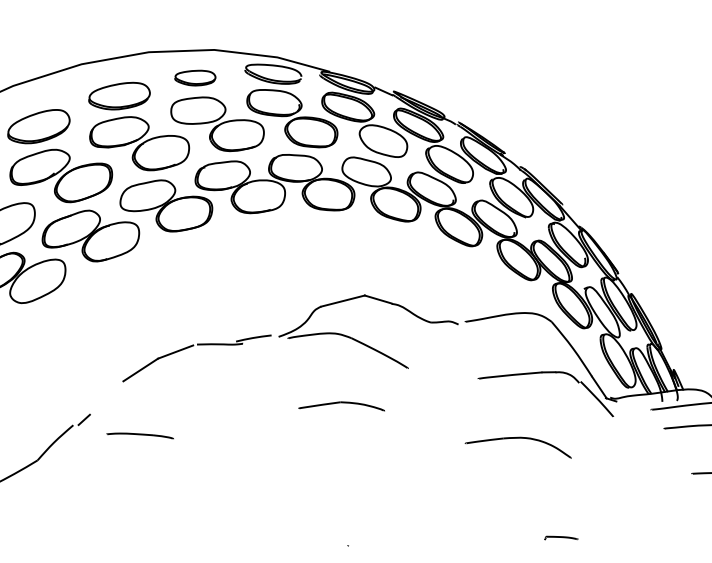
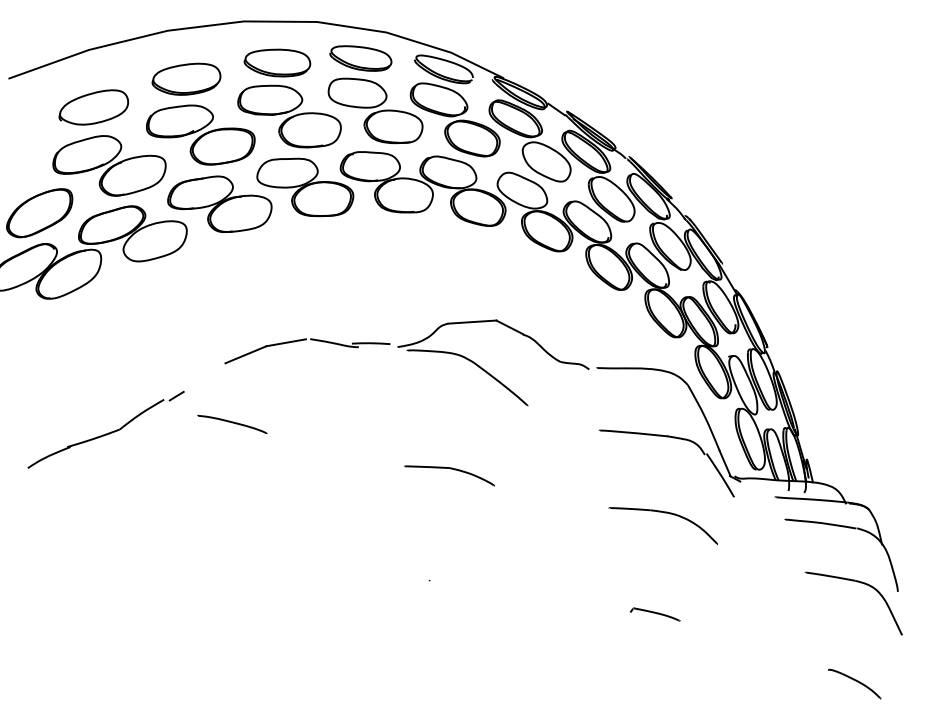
part: (194, 78) -> (360, 58), size x1.43
part: (341, 403) -> (450, 469), moved
part: (517, 438) -> (664, 513), moved
part: (560, 538) -> (654, 614), size x1.43

